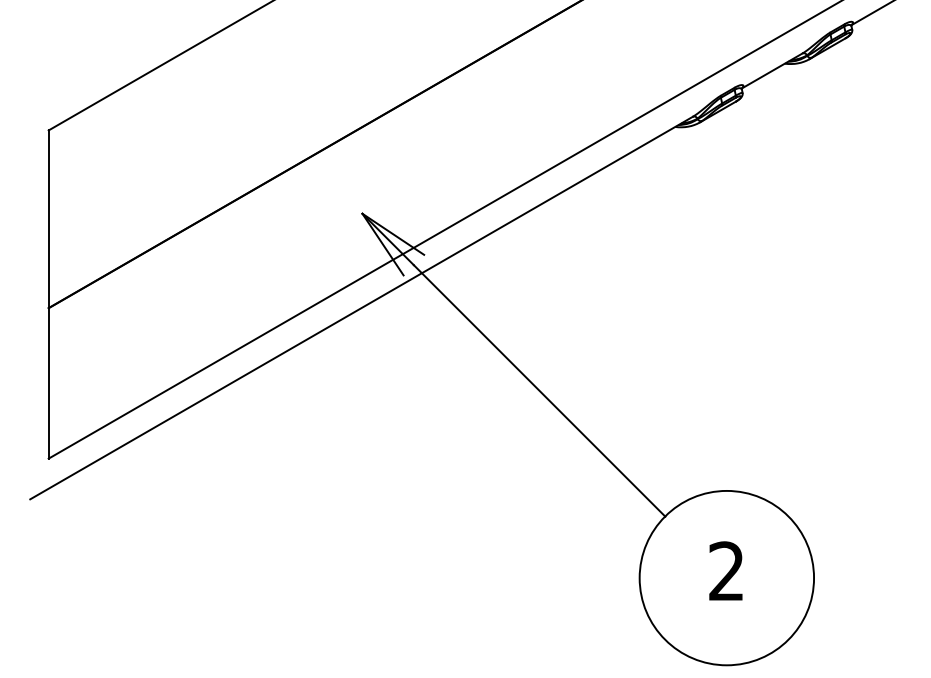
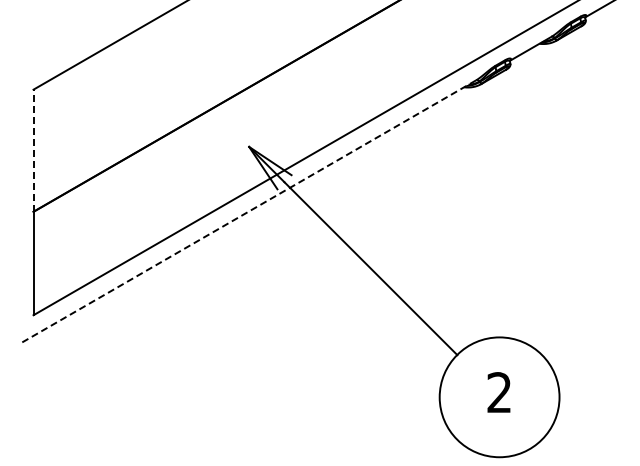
line: (48, 218) -> (33, 150), solid -> dashed
line: (361, 307) -> (248, 211), solid -> dashed

